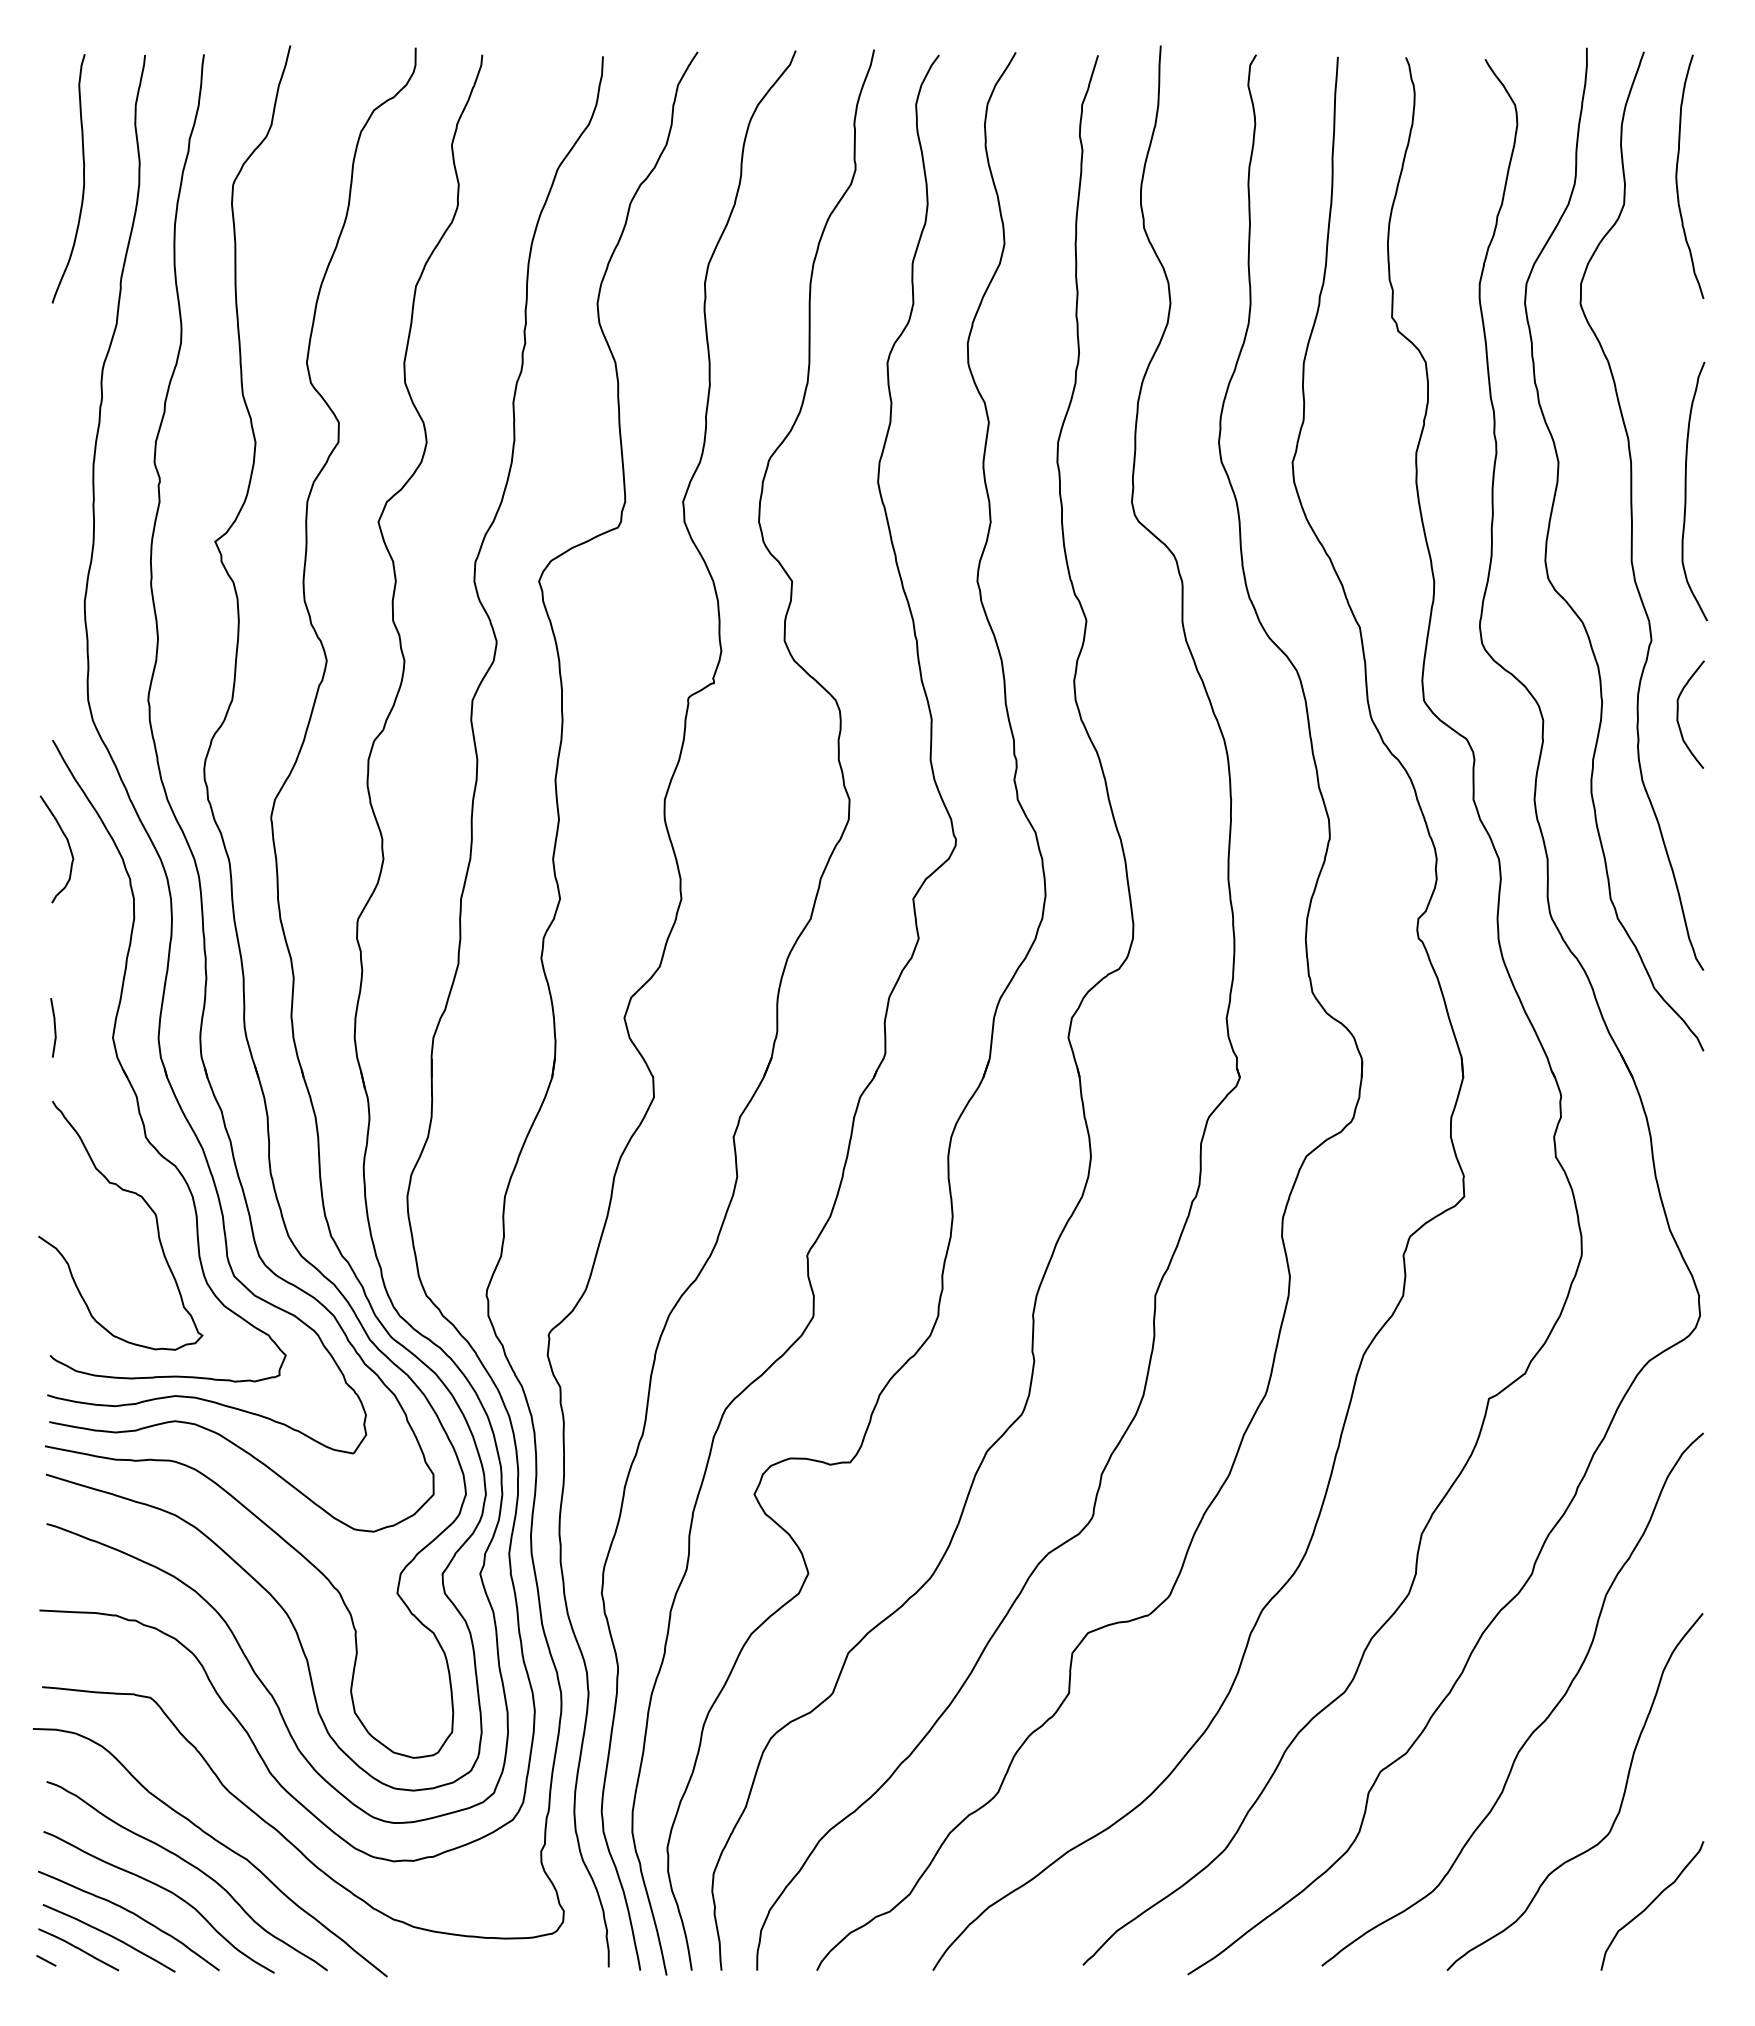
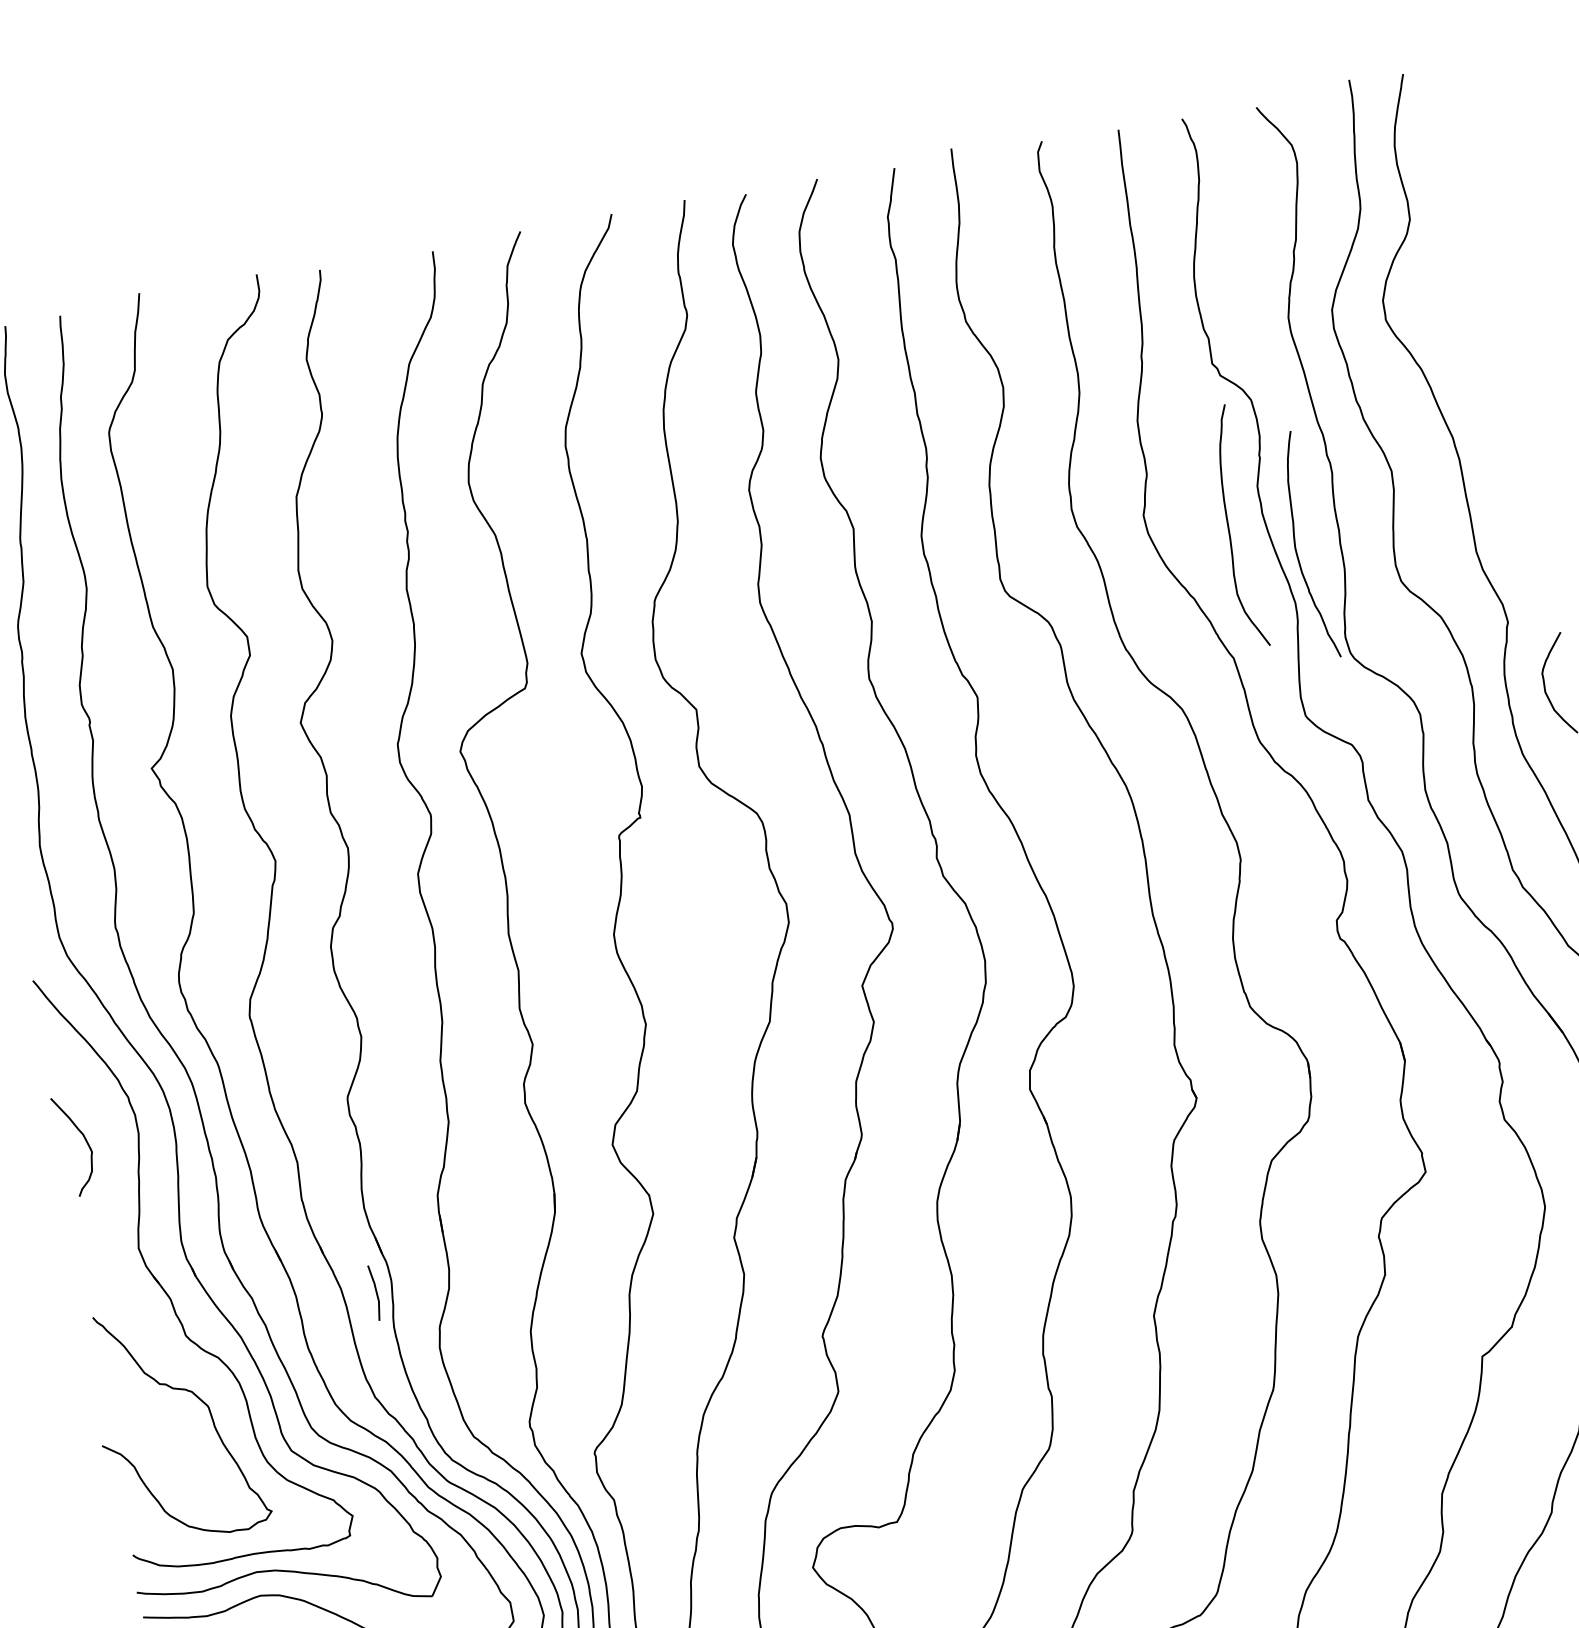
curve: (1677, 176) -> (1296, 547), moved
curve: (1686, 491) -> (1229, 528), moved
curve: (68, 846) -> (85, 1141), moved
curve: (54, 1027) -> (376, 1292), moved

